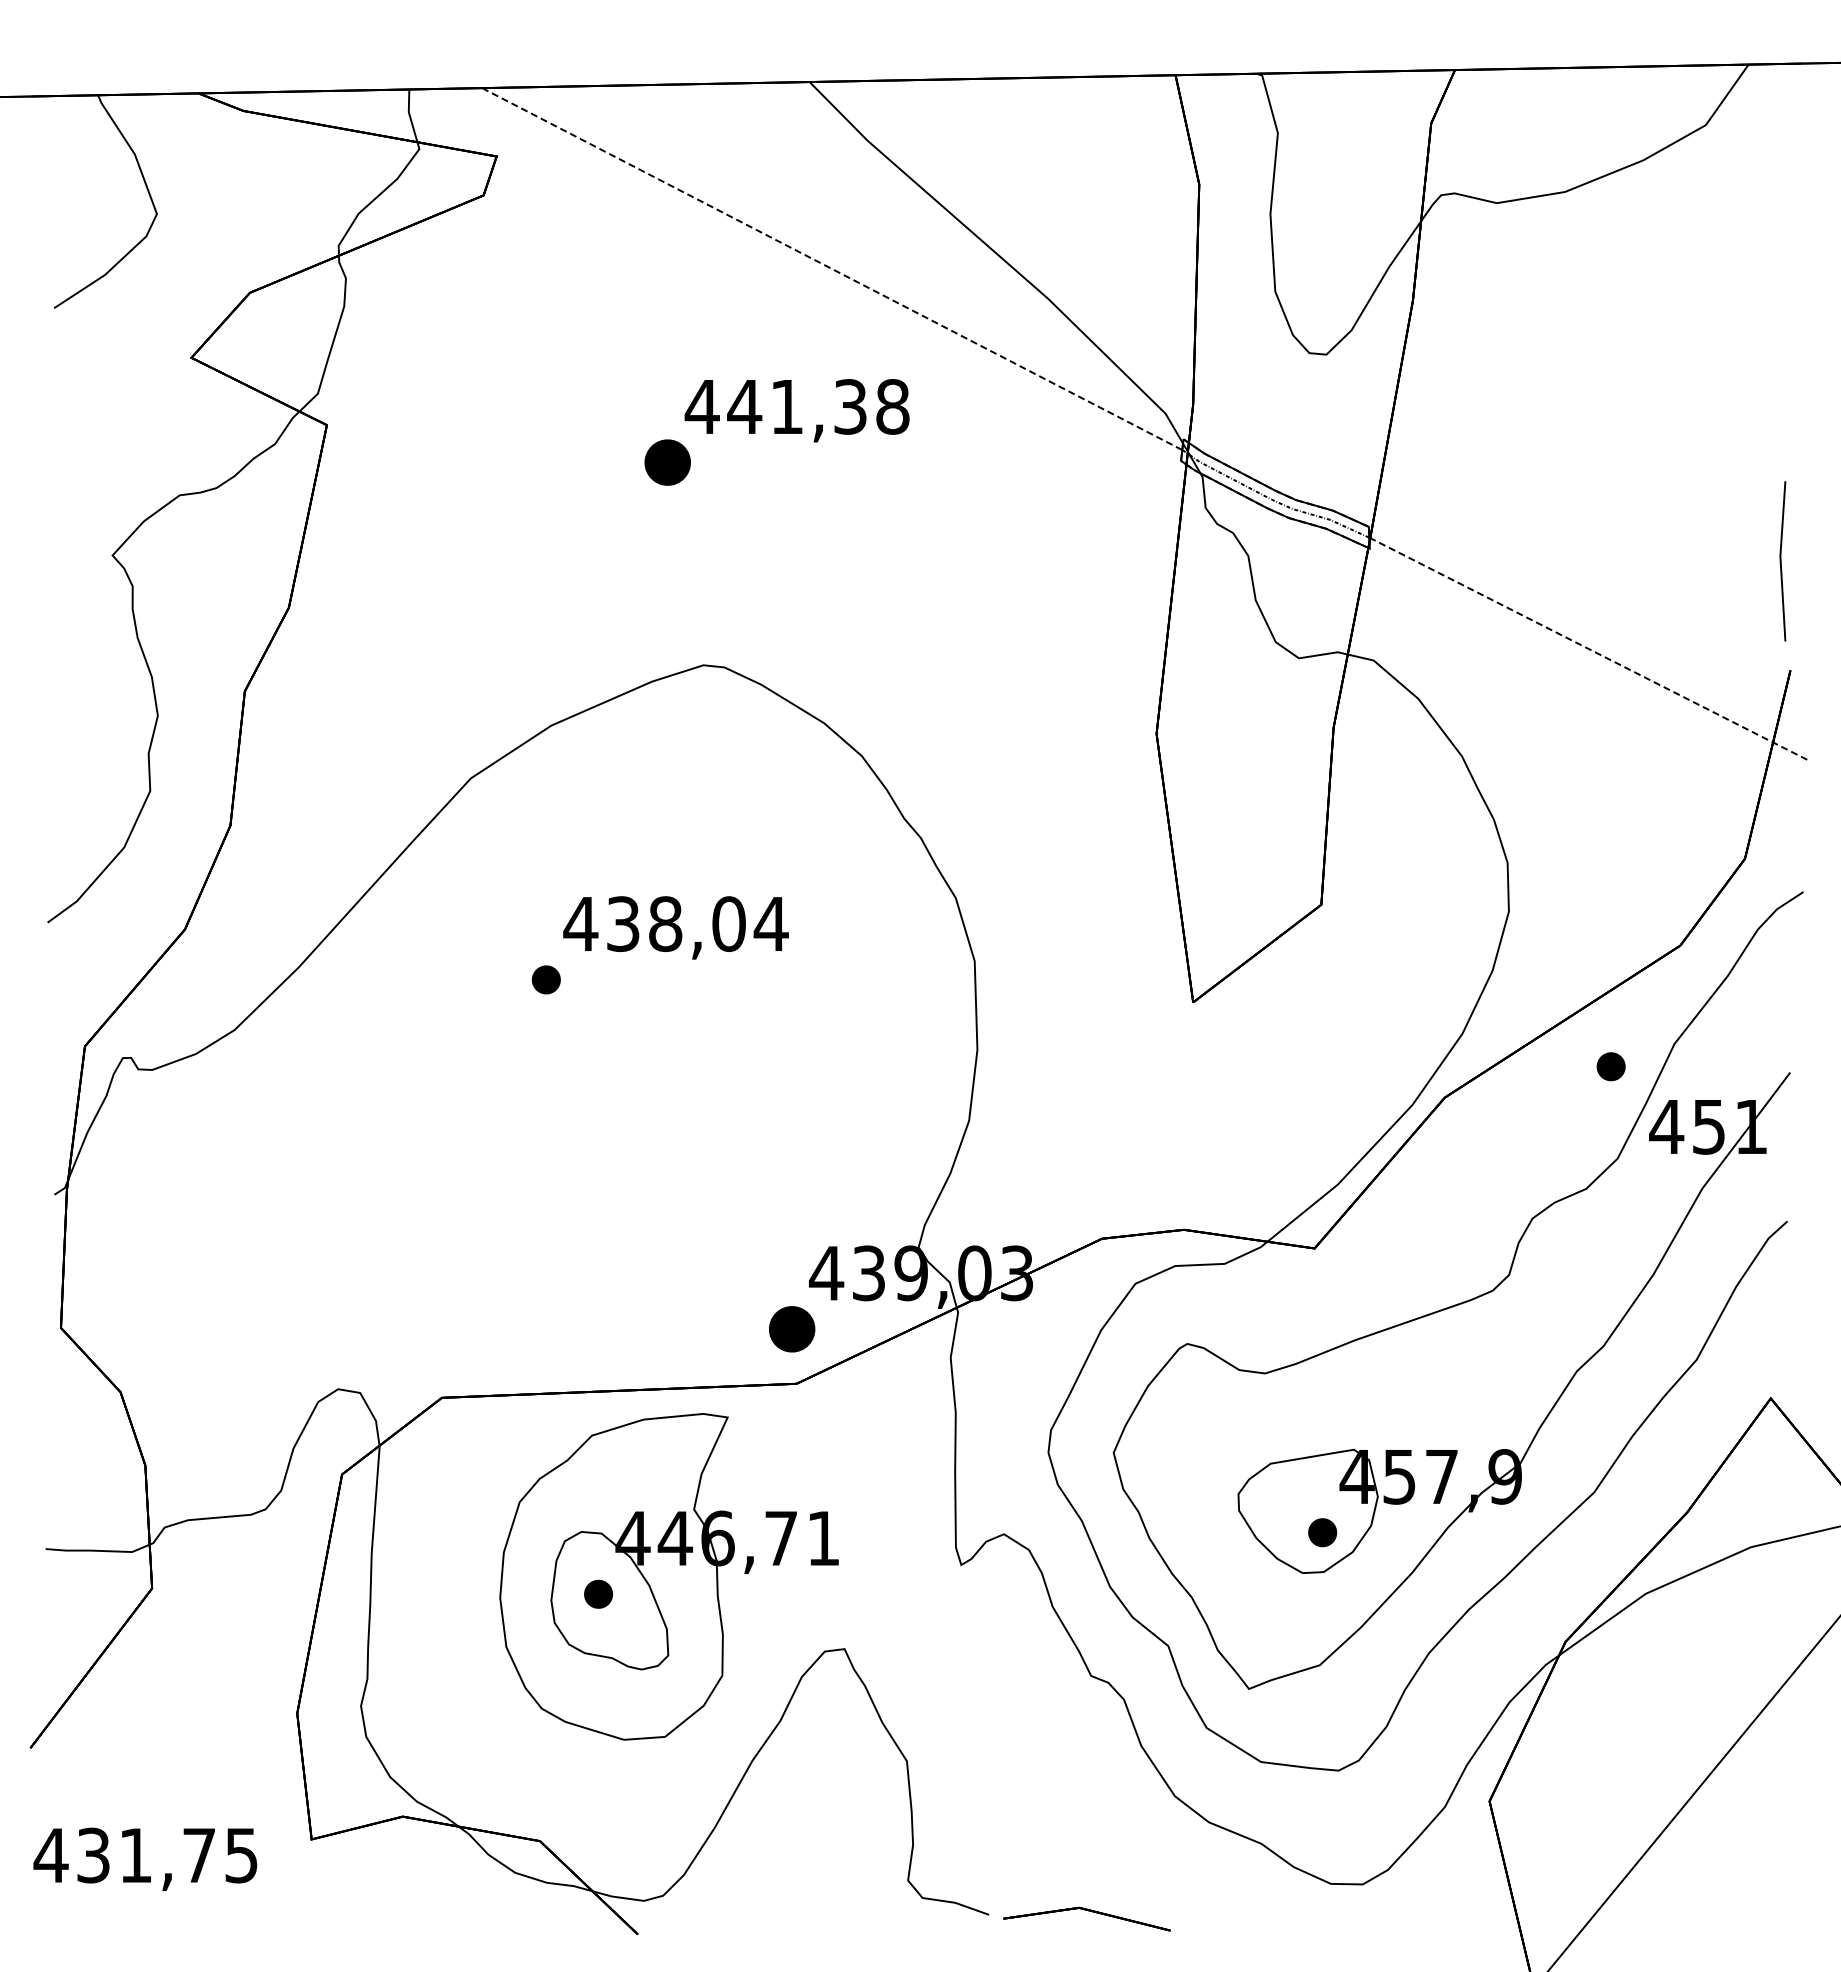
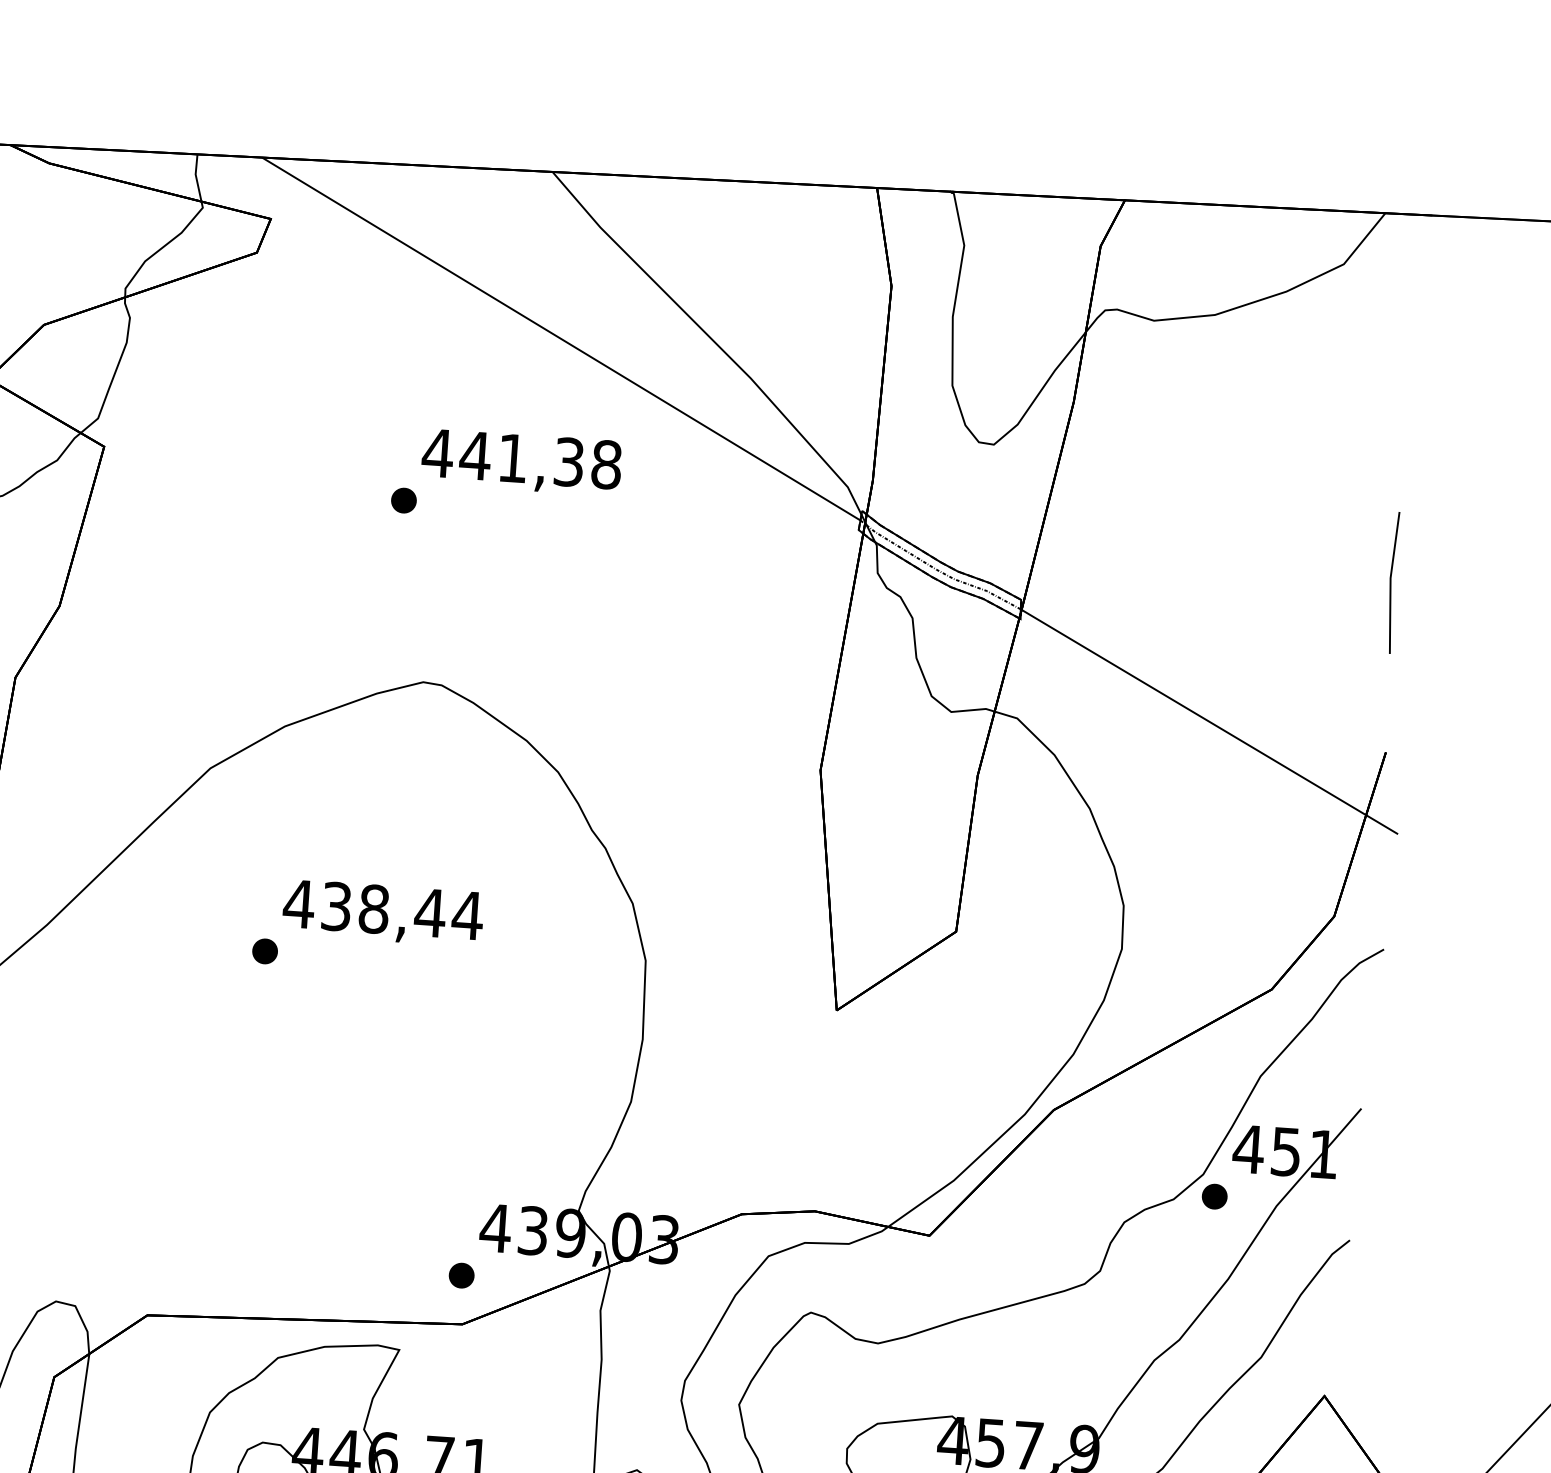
line: (832, 269) -> (561, 339), dashed -> solid
part: (667, 462) -> (403, 500), size x0.62
line: (1781, 561) -> (1391, 582), moved
line: (1590, 649) -> (1210, 721), dashed -> solid
text: (728, 924) -> (429, 913), 438,04 -> 438,44
part: (1610, 1066) -> (1214, 1196), moved
part: (791, 1328) -> (461, 1275), size x0.62

